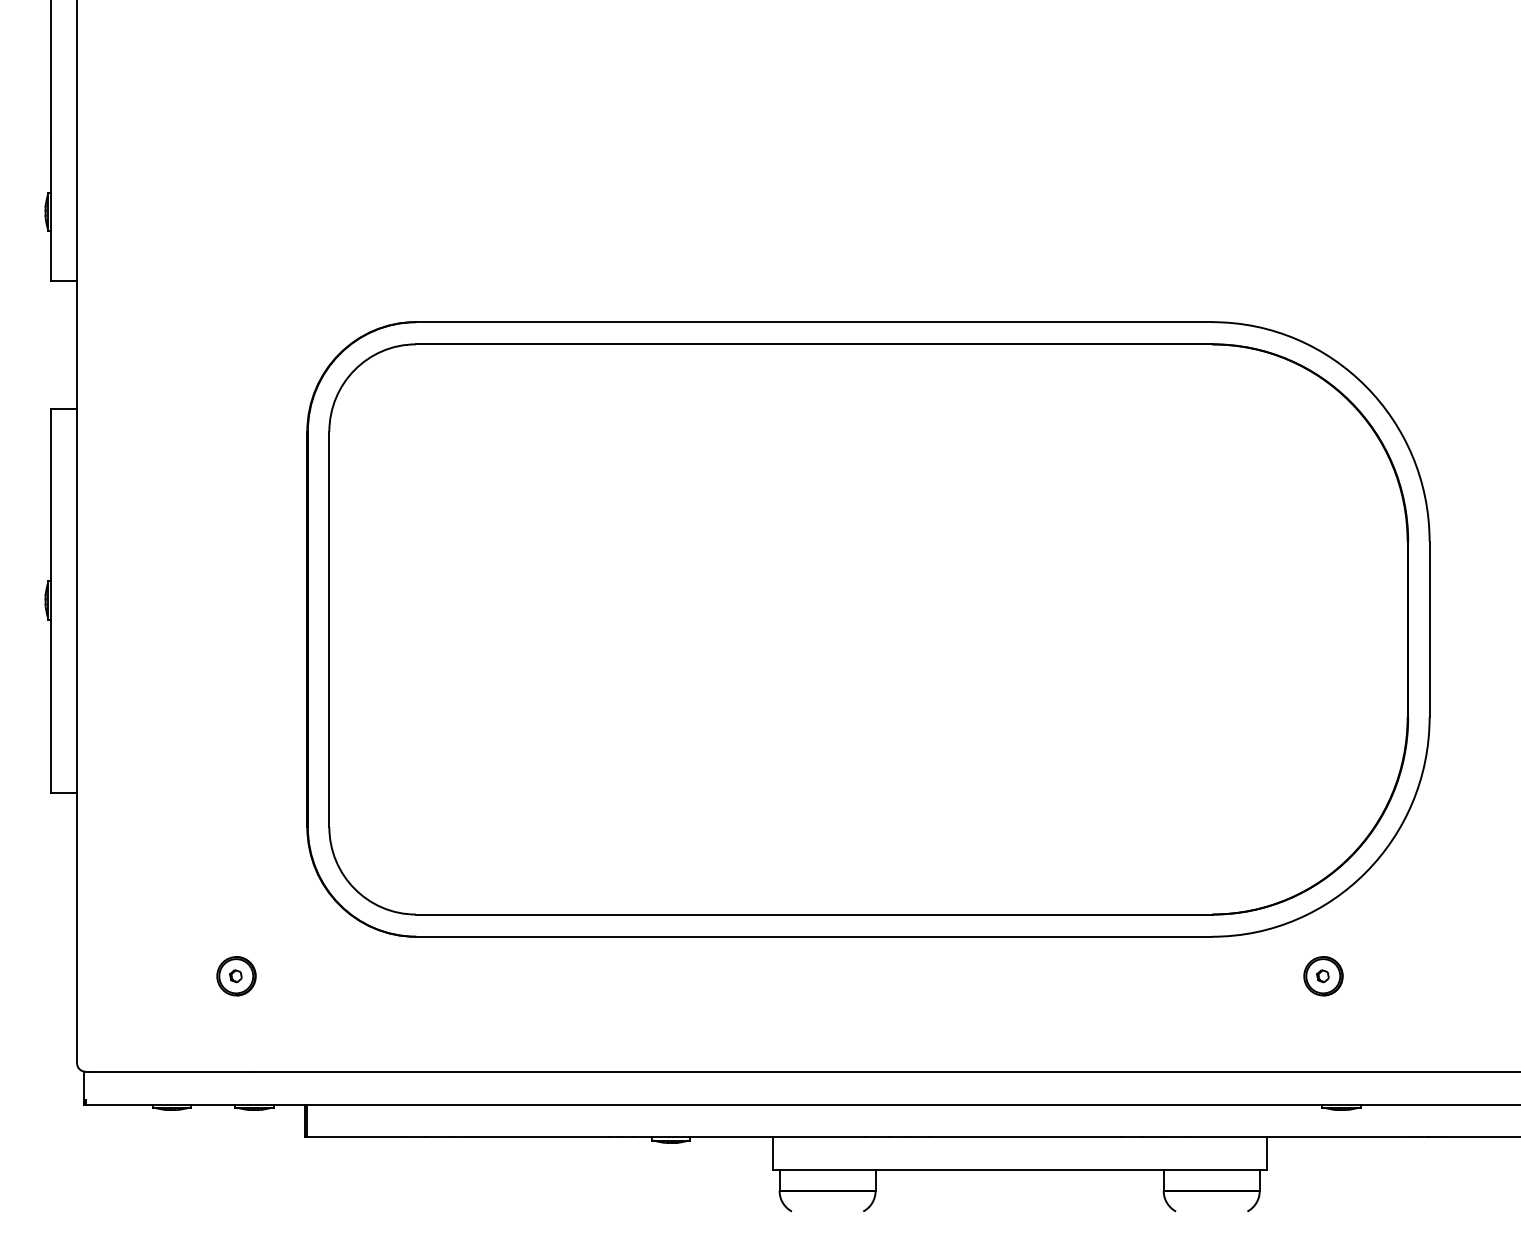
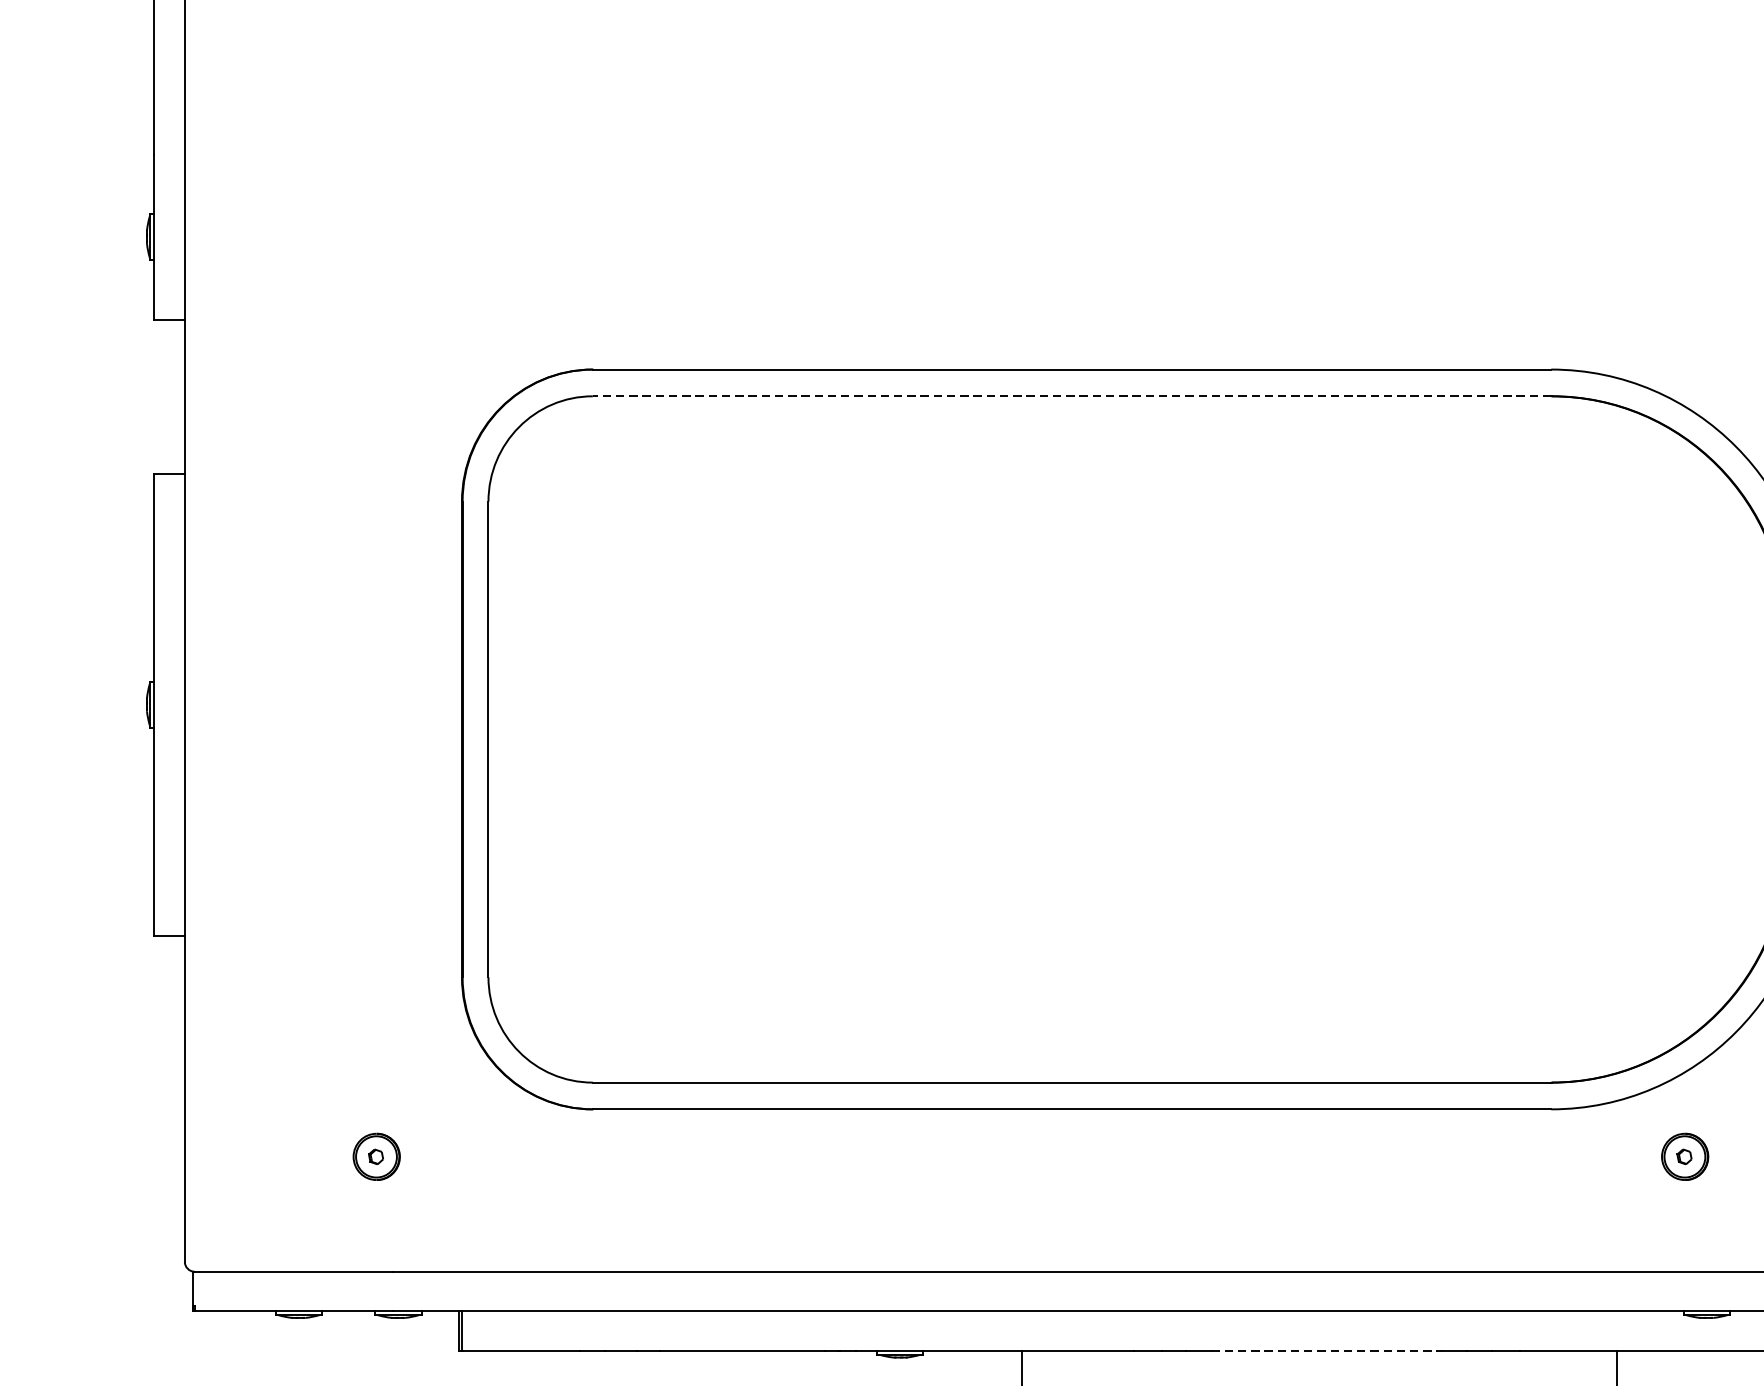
line: (813, 344) -> (1071, 396), solid -> dashed
line: (1025, 1137) -> (1326, 1350), solid -> dashed

